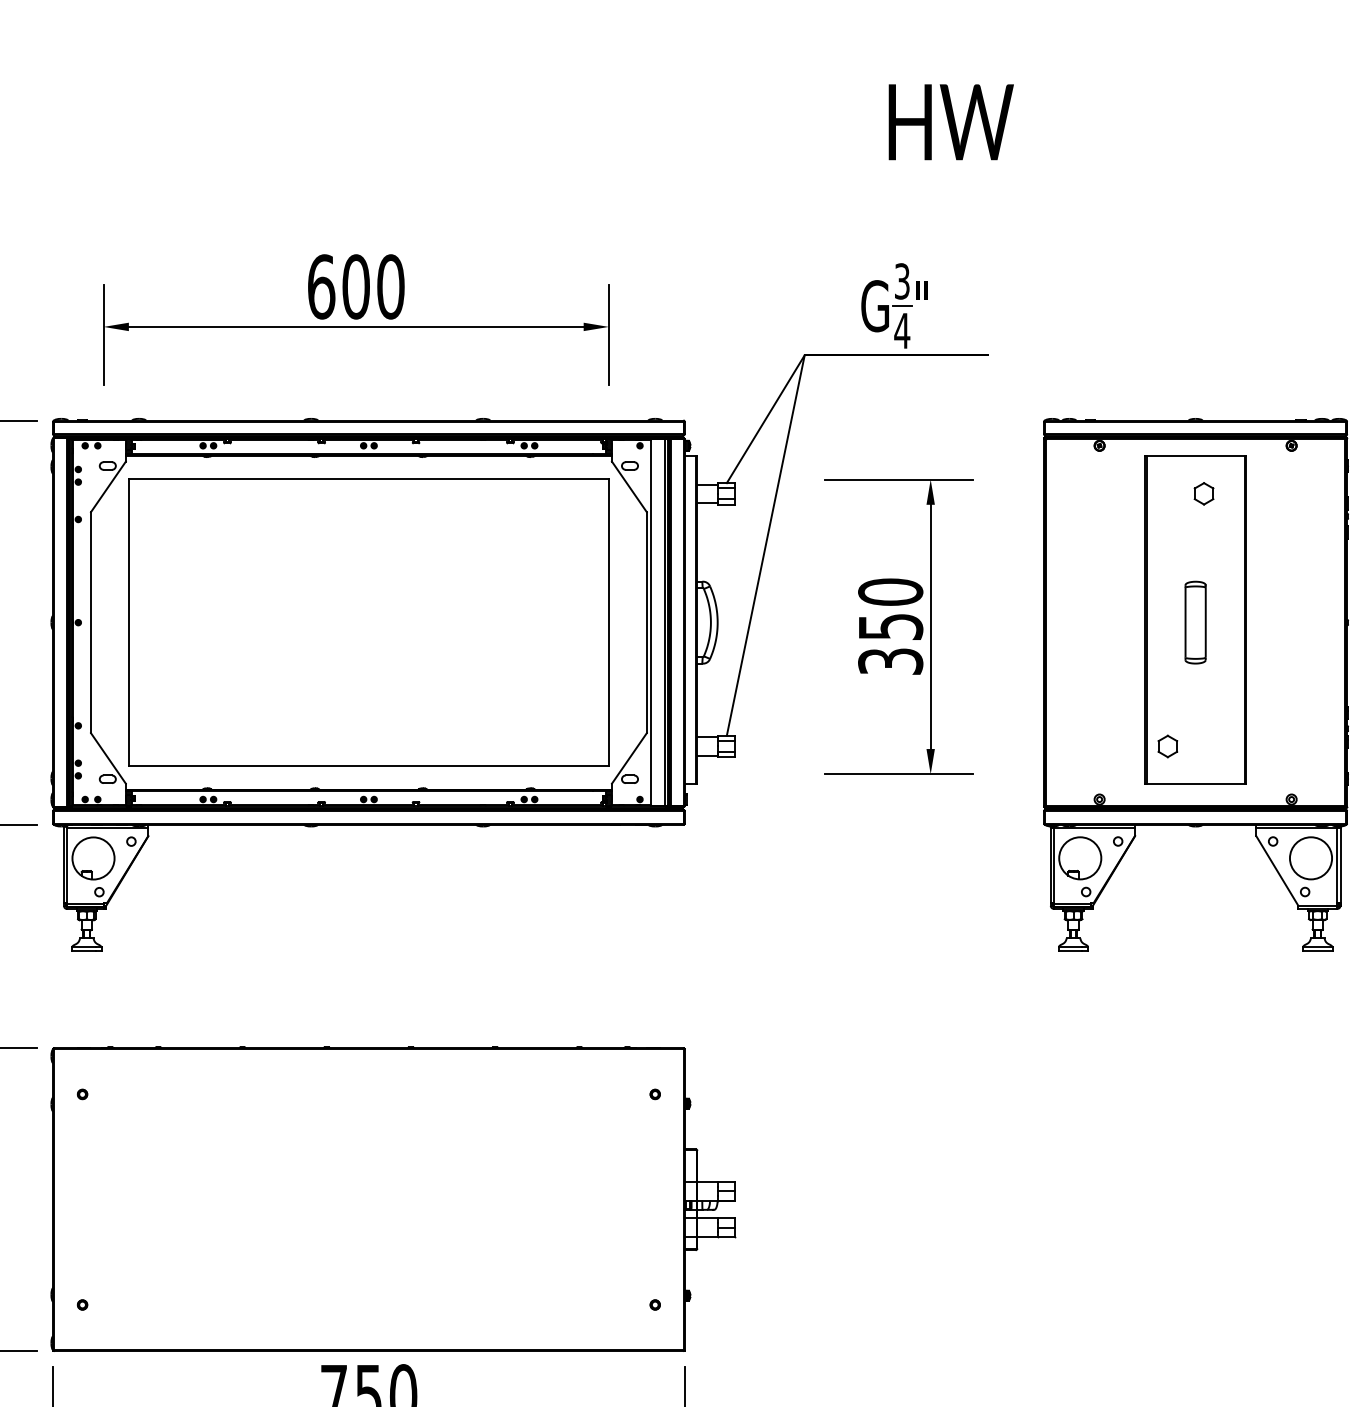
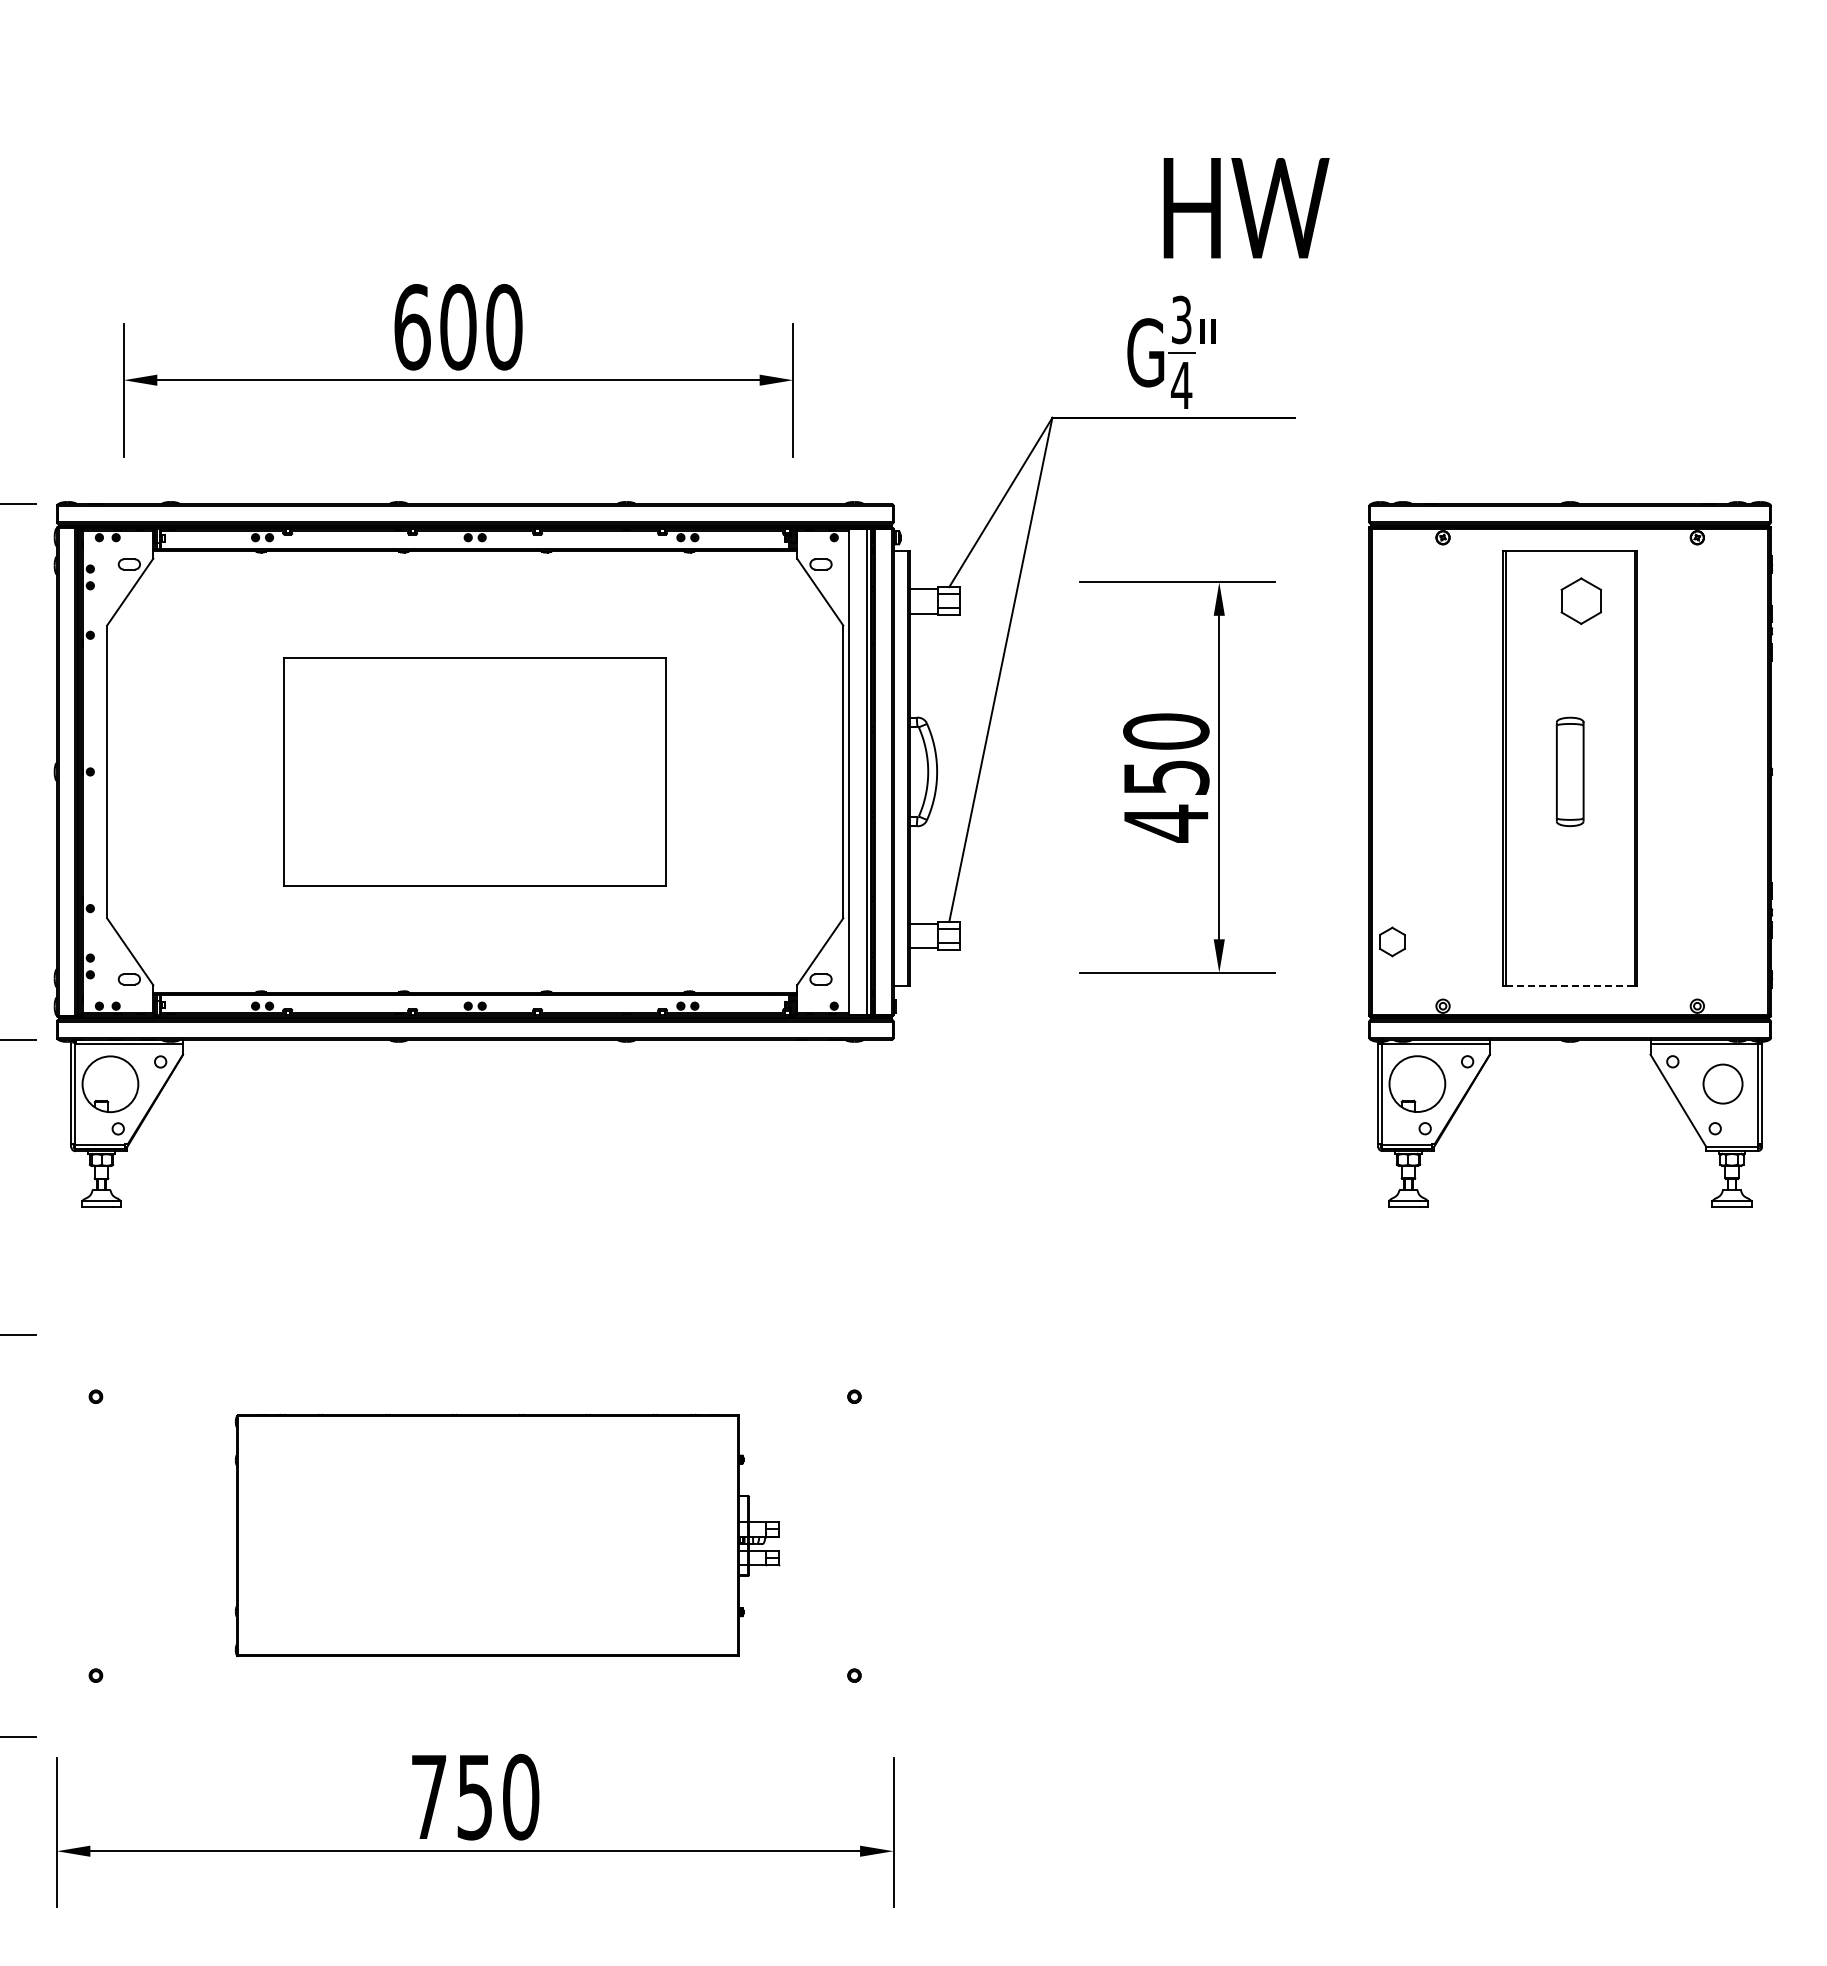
text: (951, 122) -> (1246, 208), moved
part: (1204, 493) -> (1581, 601), size x1.6
part: (368, 622) -> (474, 771), size x0.6
text: (890, 661) -> (1166, 823), 350 -> 450
part: (1167, 746) -> (1392, 941), moved
line: (1195, 784) -> (1570, 986), solid -> dashed
circle: (1310, 857) -> (1722, 1083), size x0.7
part: (393, 1199) -> (507, 1535), size x0.6

